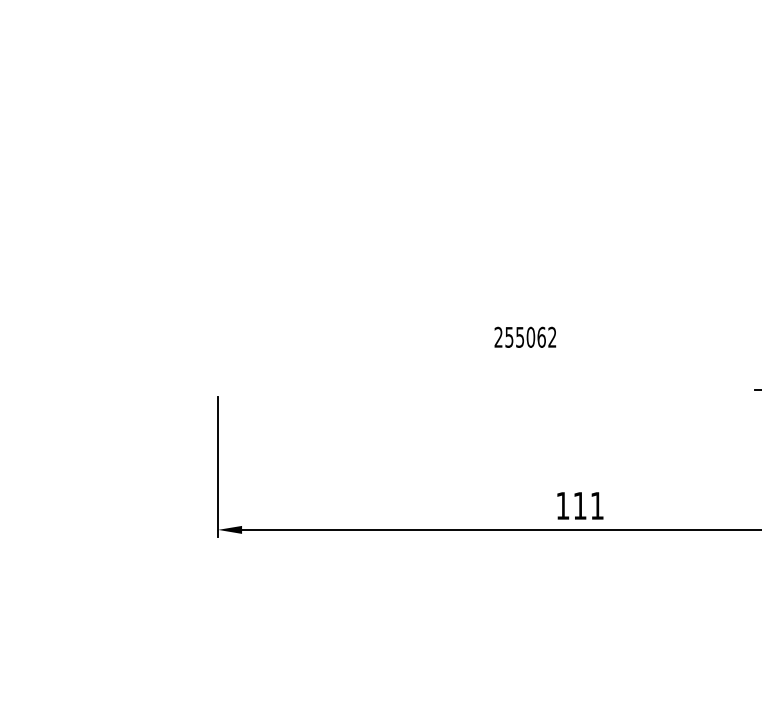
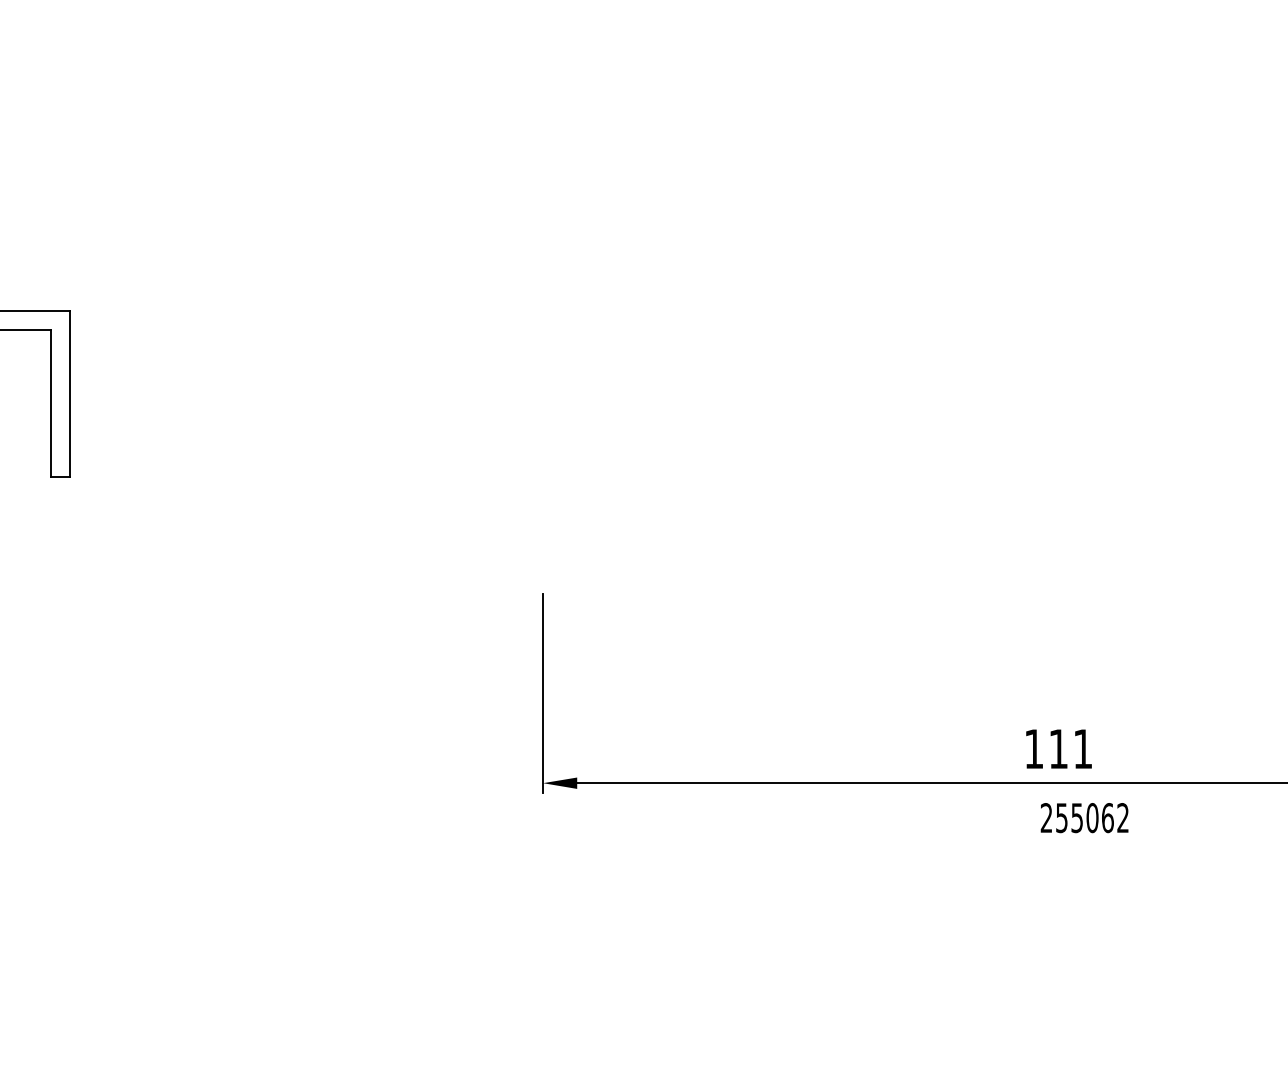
text: (525, 337) -> (1084, 818), moved

